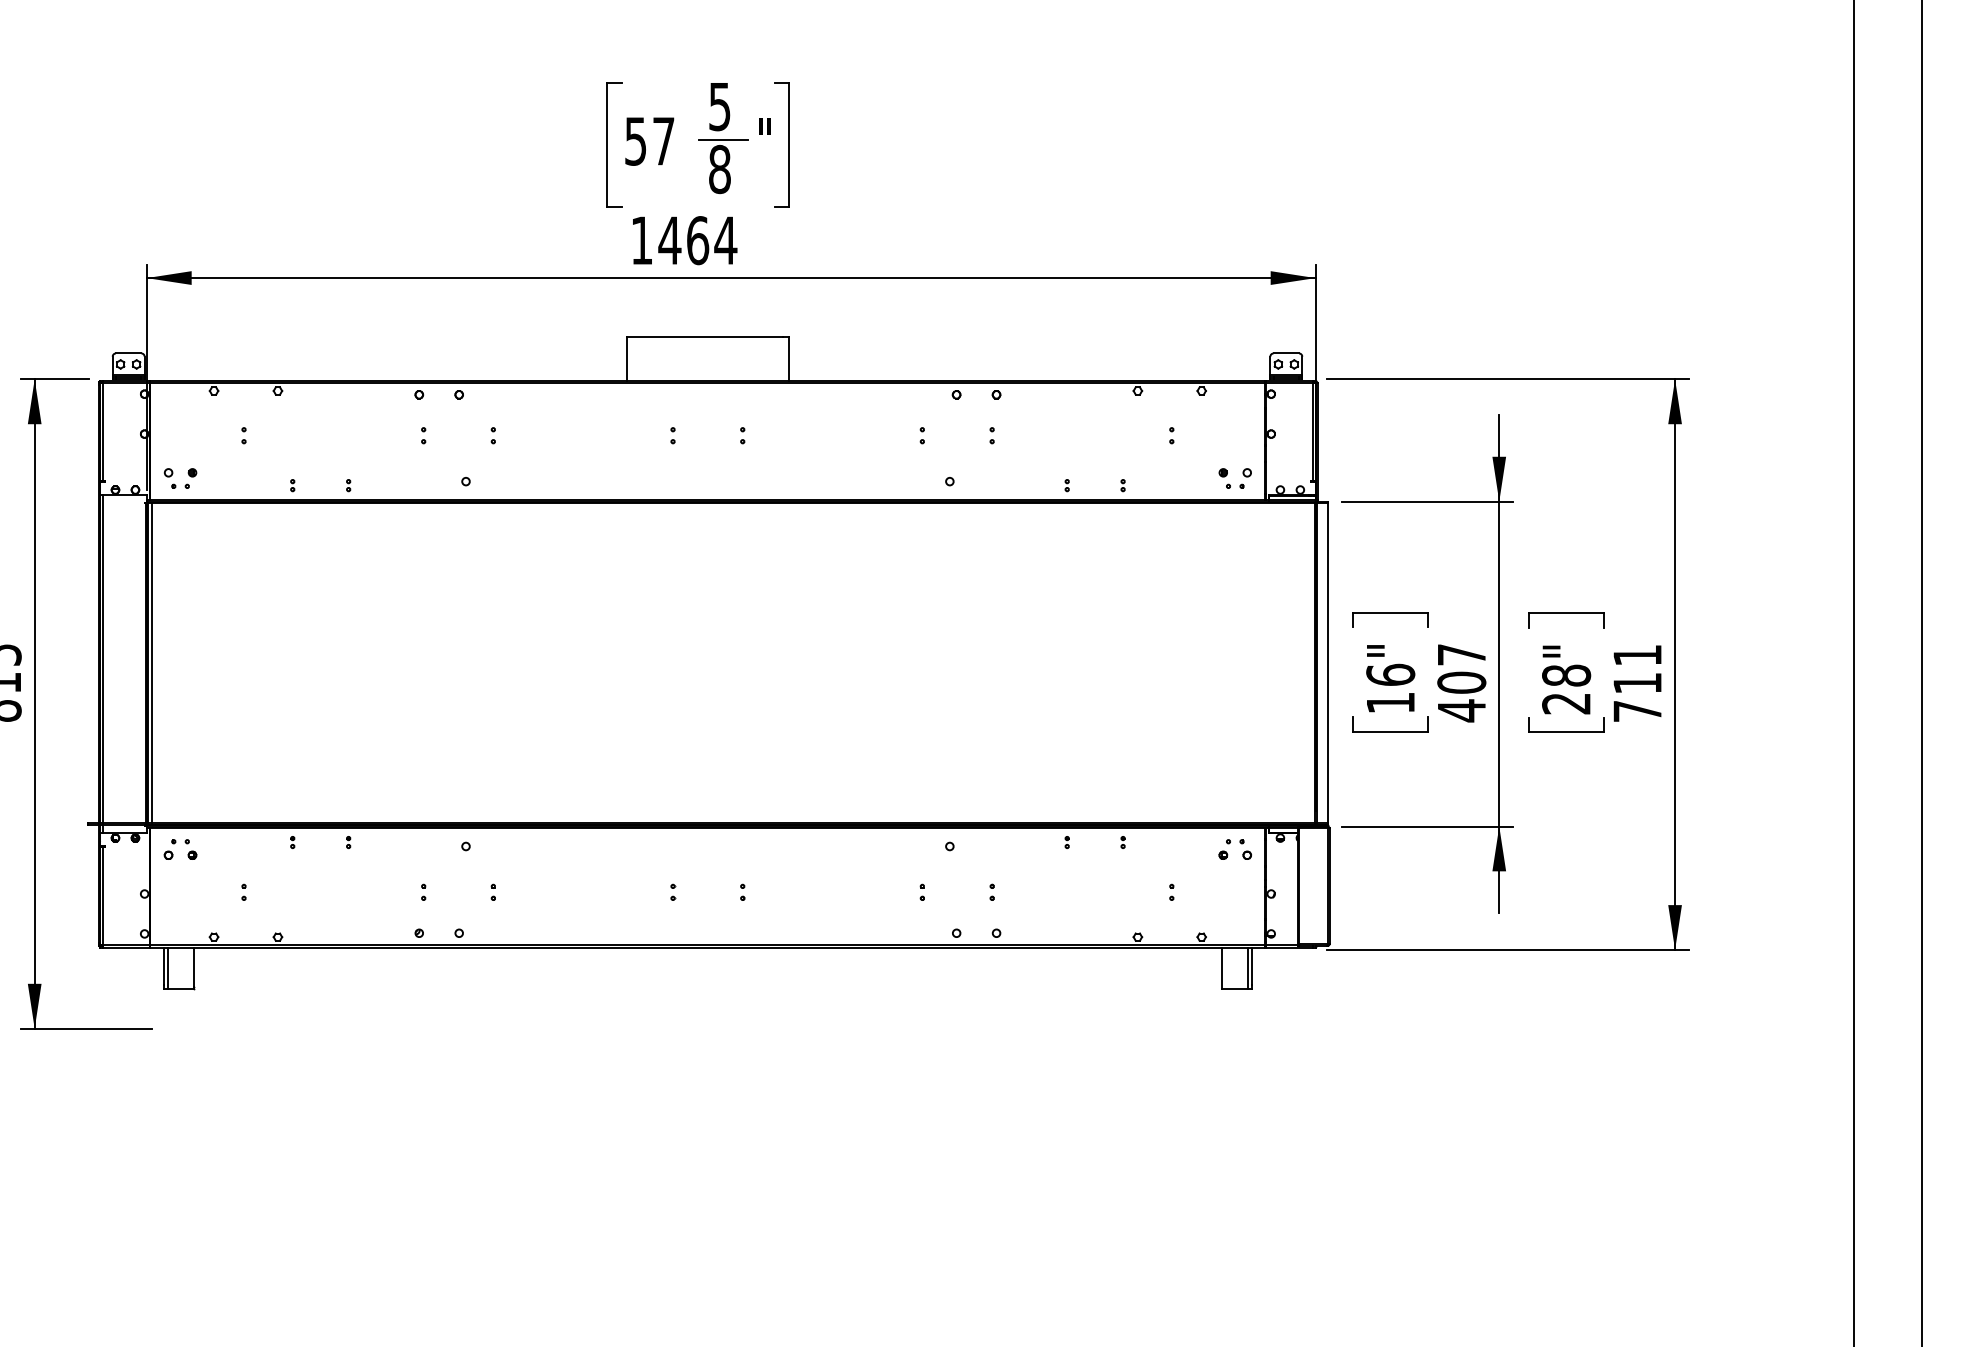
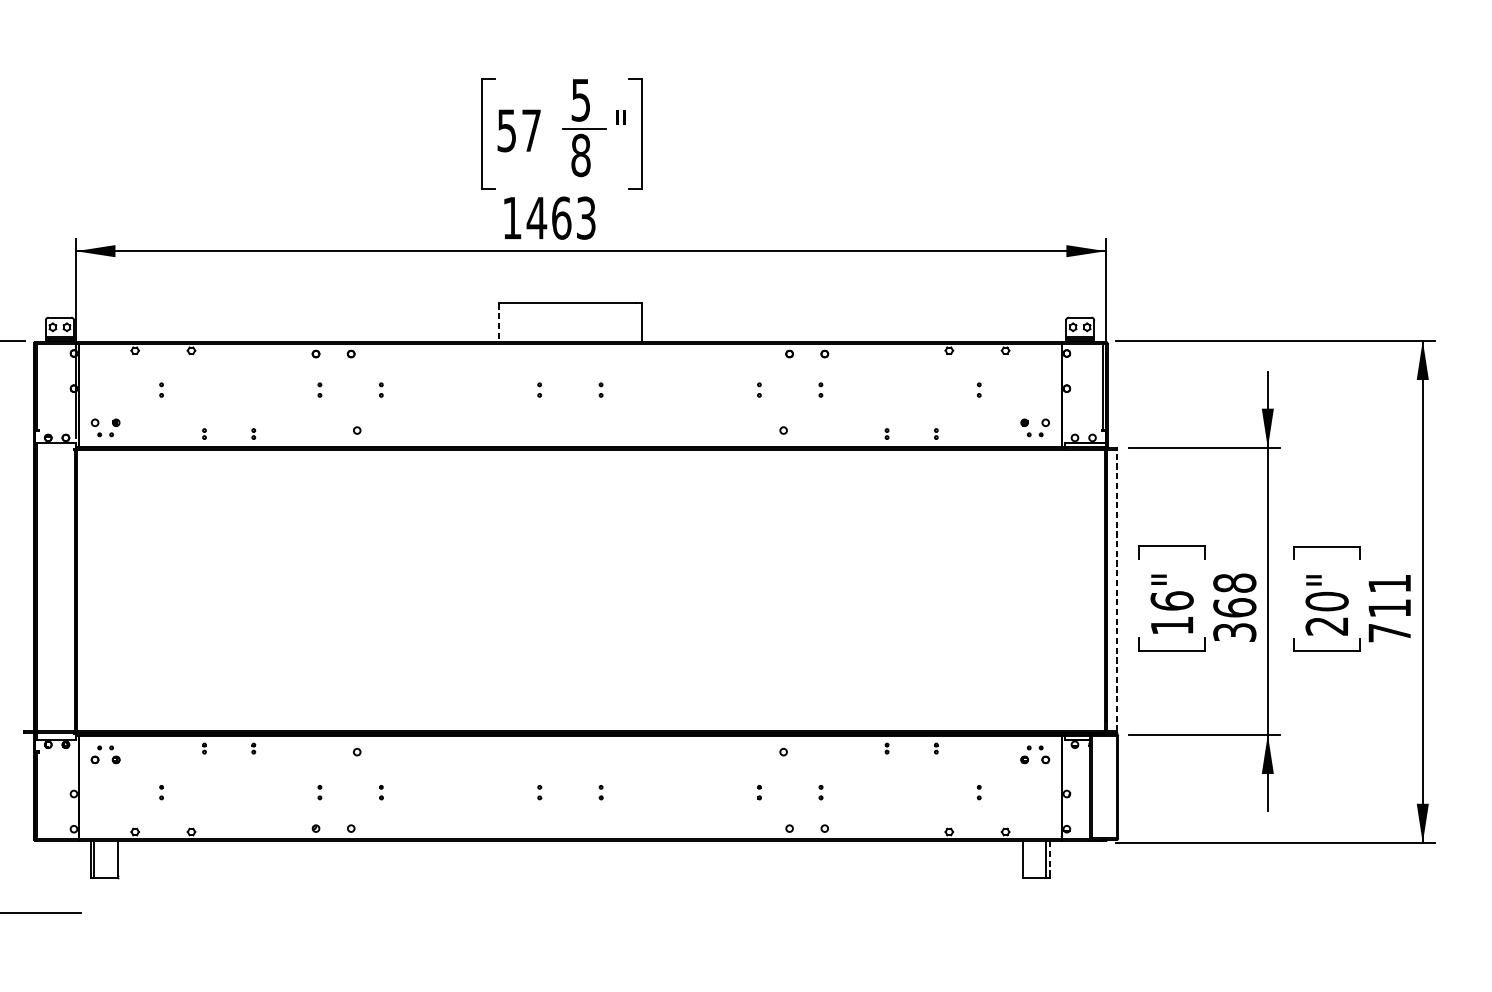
text: (725, 240) -> (585, 218), 1464 -> 1463
line: (626, 359) -> (498, 322), solid -> dashed
line: (152, 662) -> (80, 589), removed
line: (1327, 663) -> (1116, 590), solid -> dashed
text: (1566, 675) -> (1327, 601), 28" -> 20"
text: (1461, 682) -> (1234, 607), 407 -> 368
line: (1252, 966) -> (1050, 857), solid -> dashed

